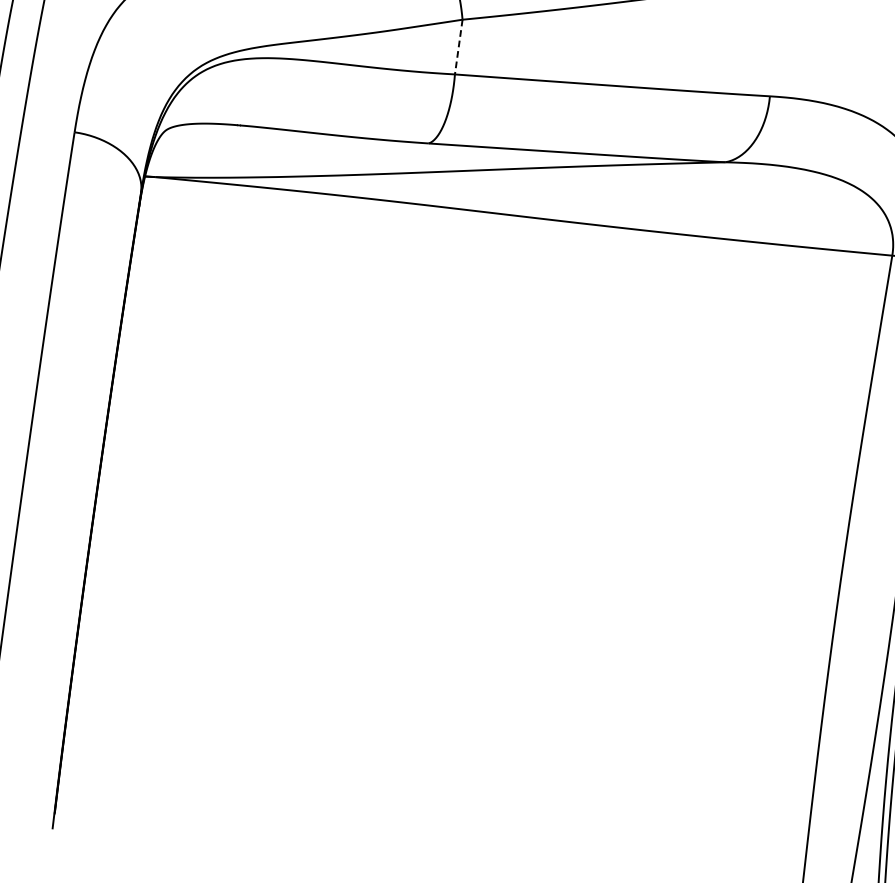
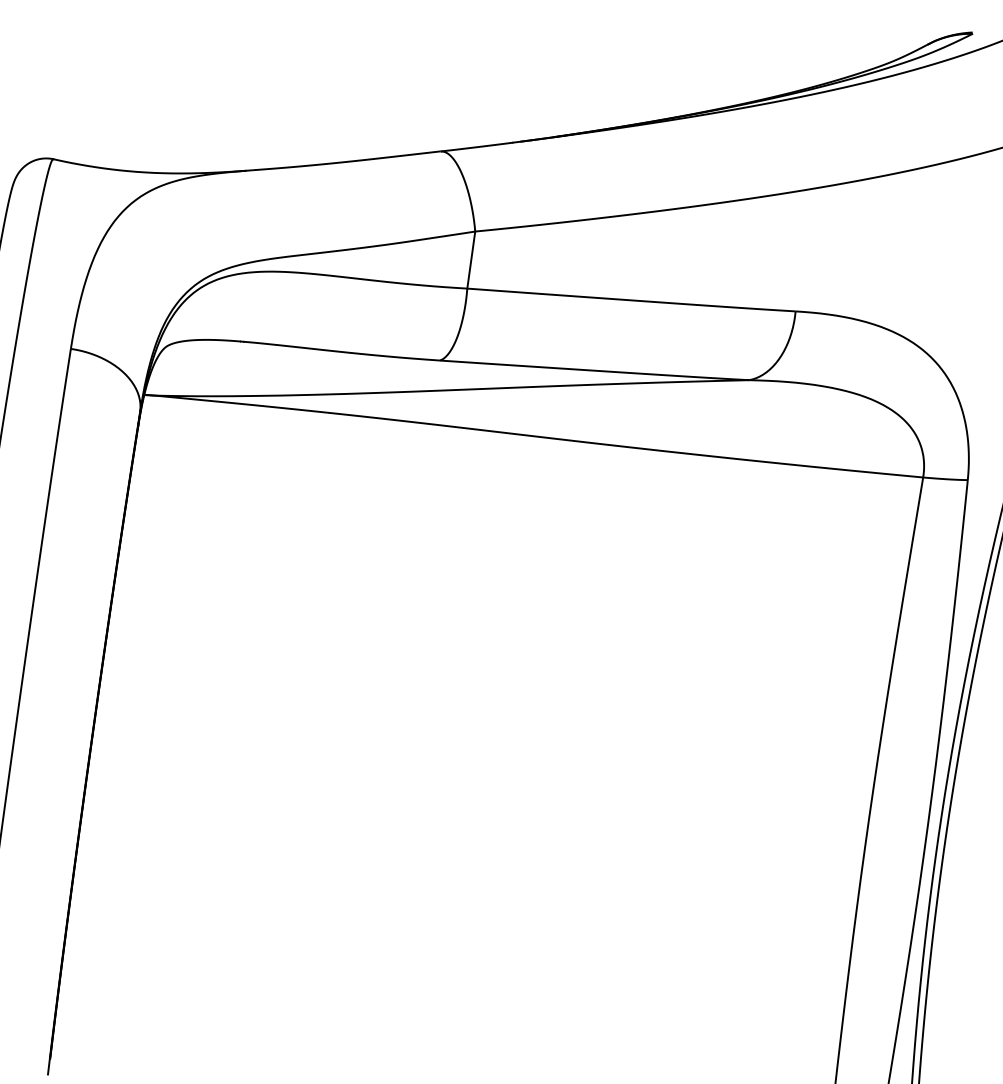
line: (458, 47) -> (471, 260), dashed -> solid

